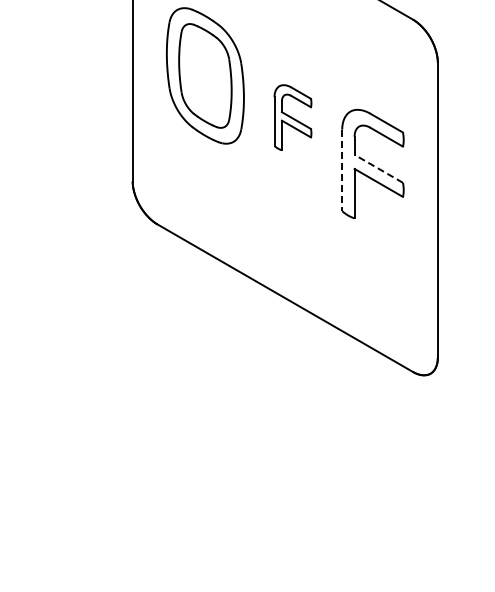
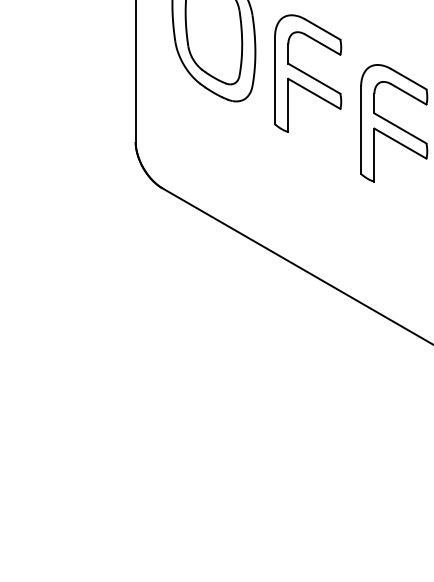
part: (292, 117) -> (307, 73), size x1.67
line: (378, 168) -> (400, 128), dashed -> solid
line: (342, 170) -> (361, 130), dashed -> solid

